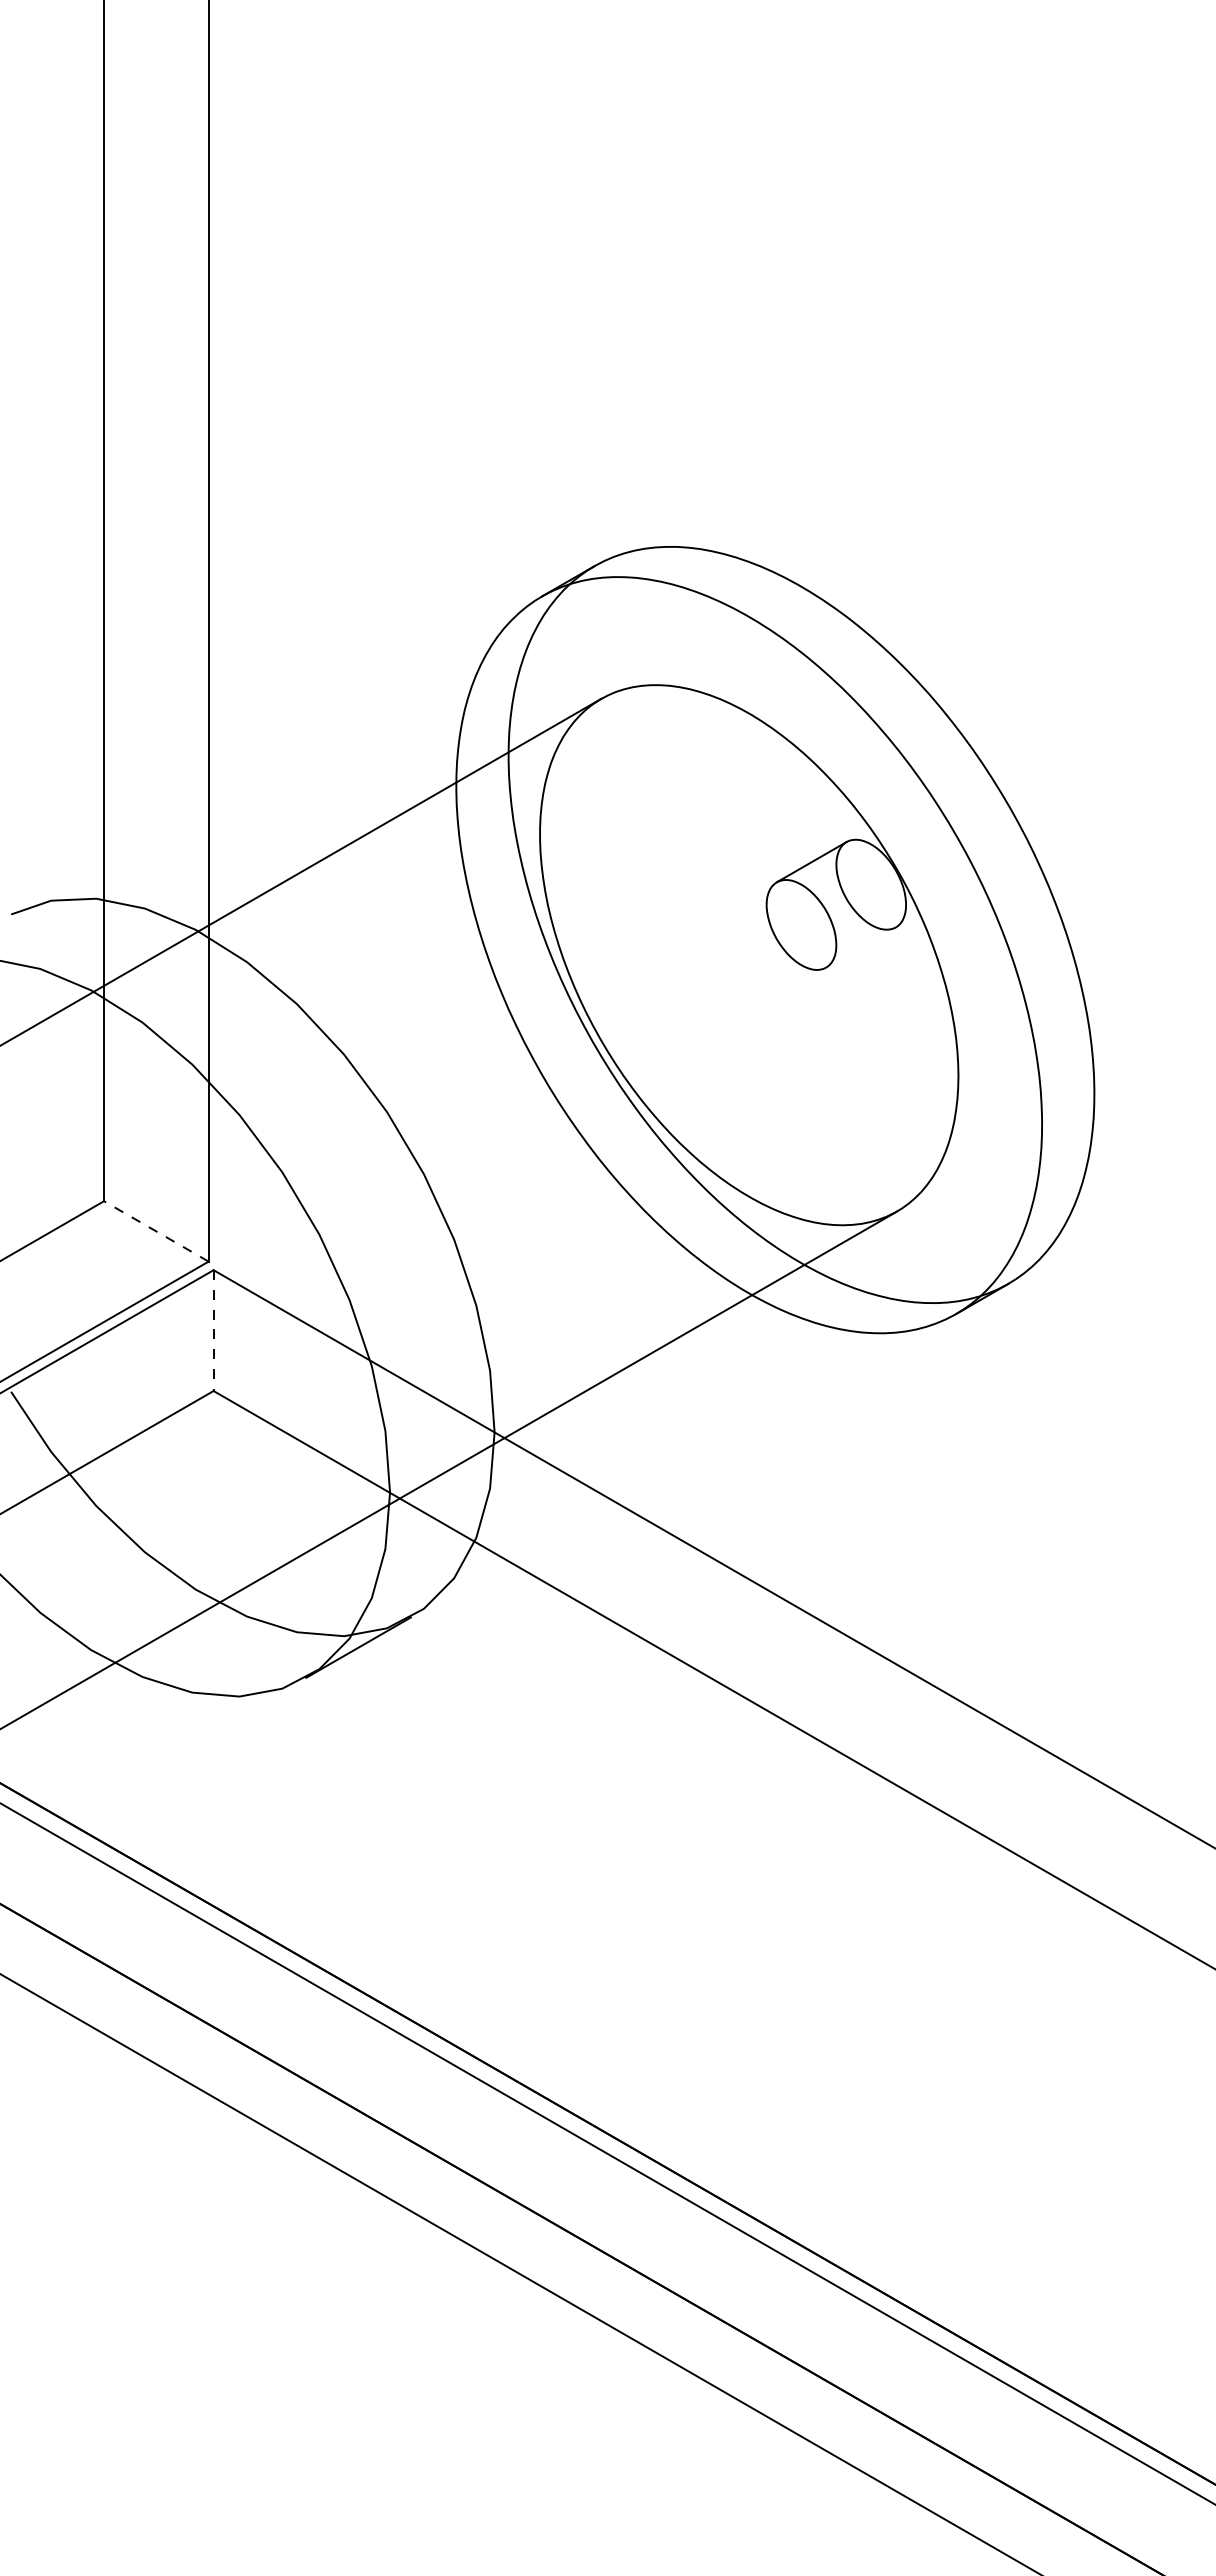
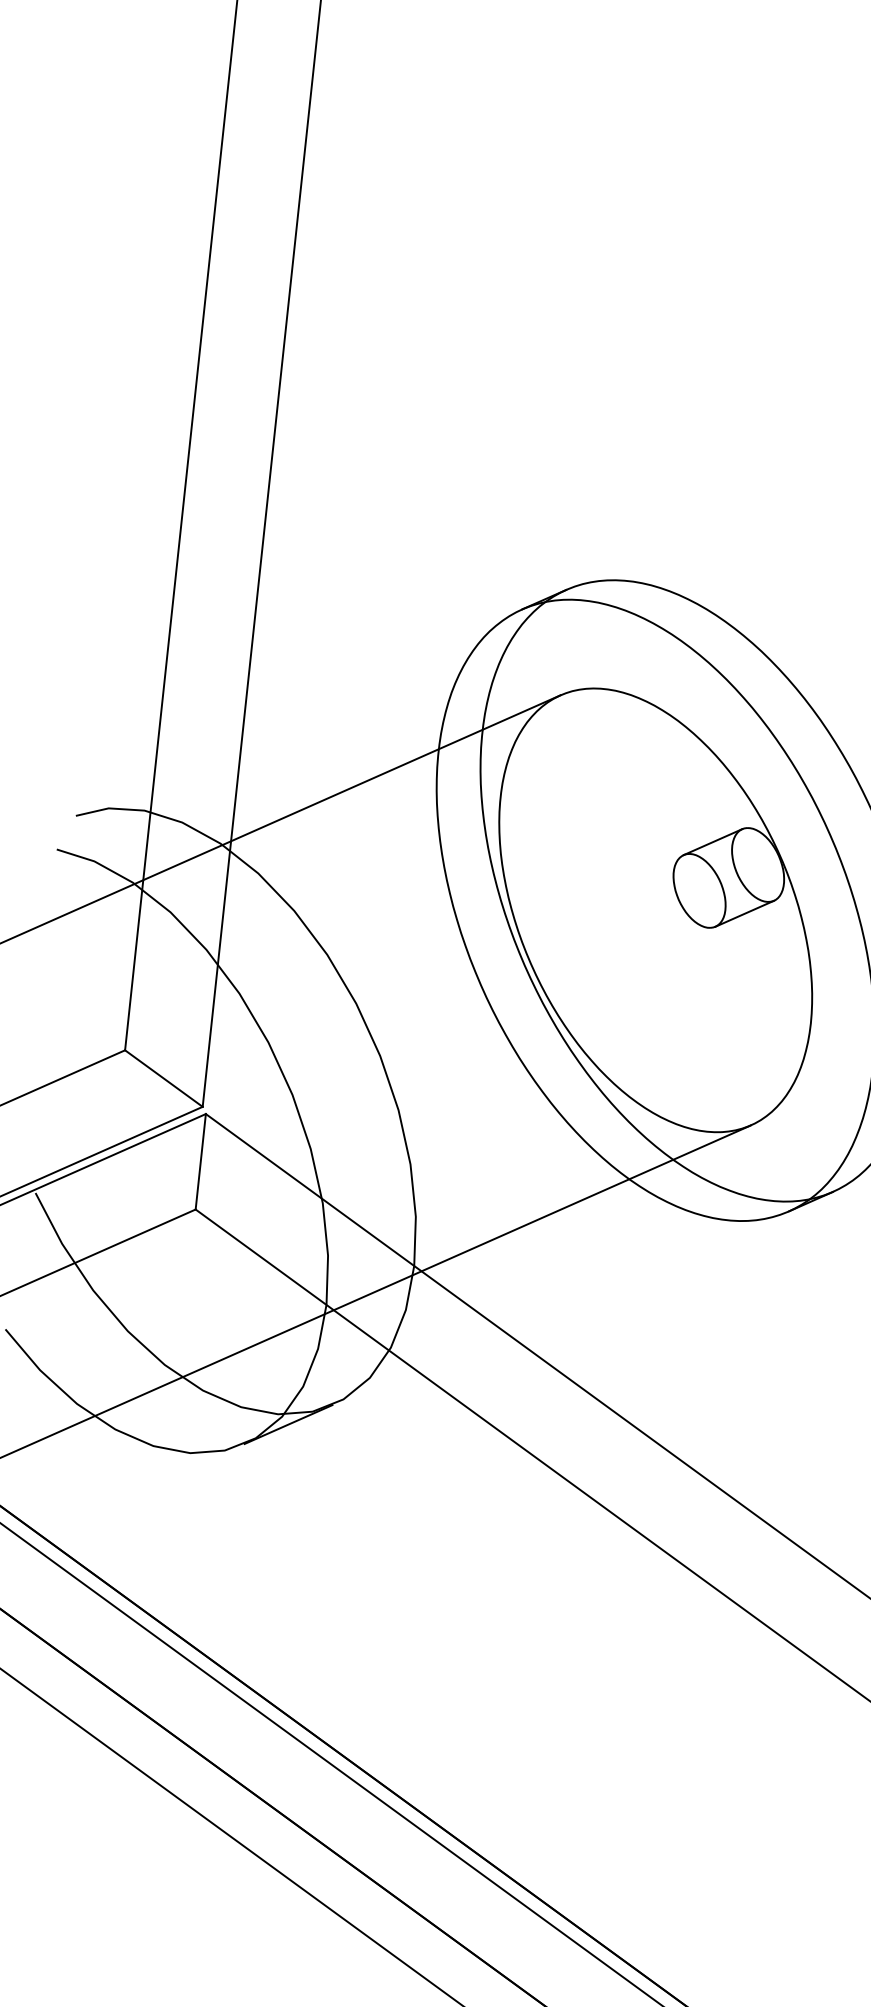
line: (860, 947) -> (744, 913), added
line: (155, 1231) -> (163, 1078), dashed -> solid
line: (213, 1331) -> (200, 1162), dashed -> solid

